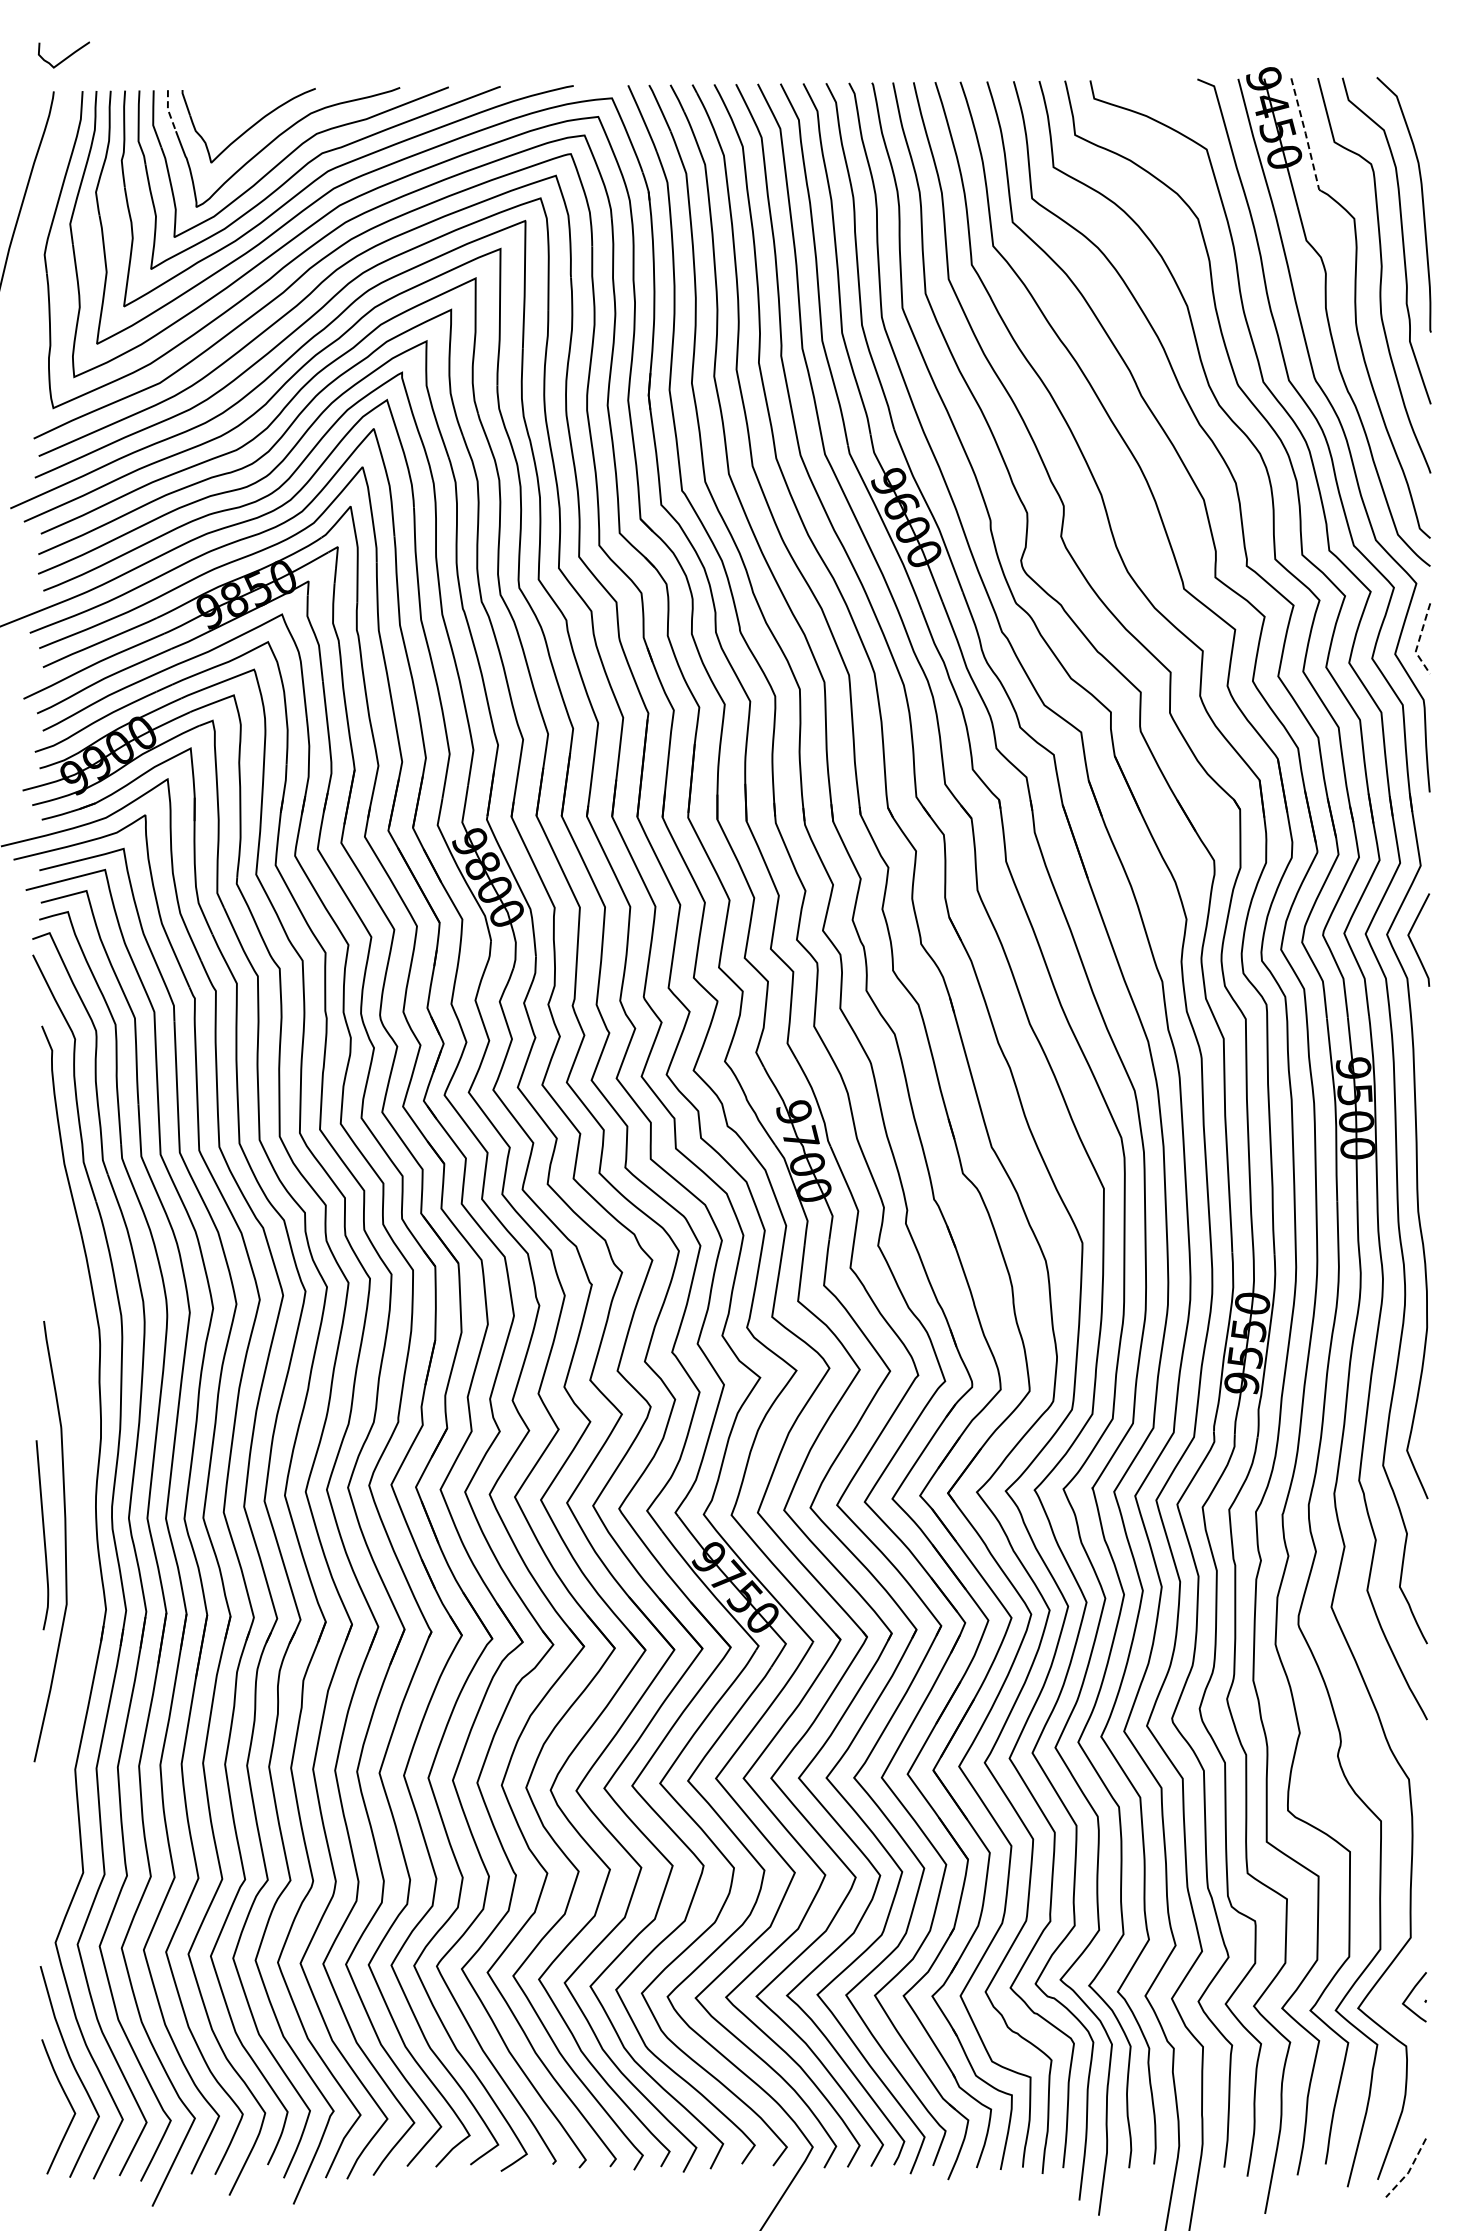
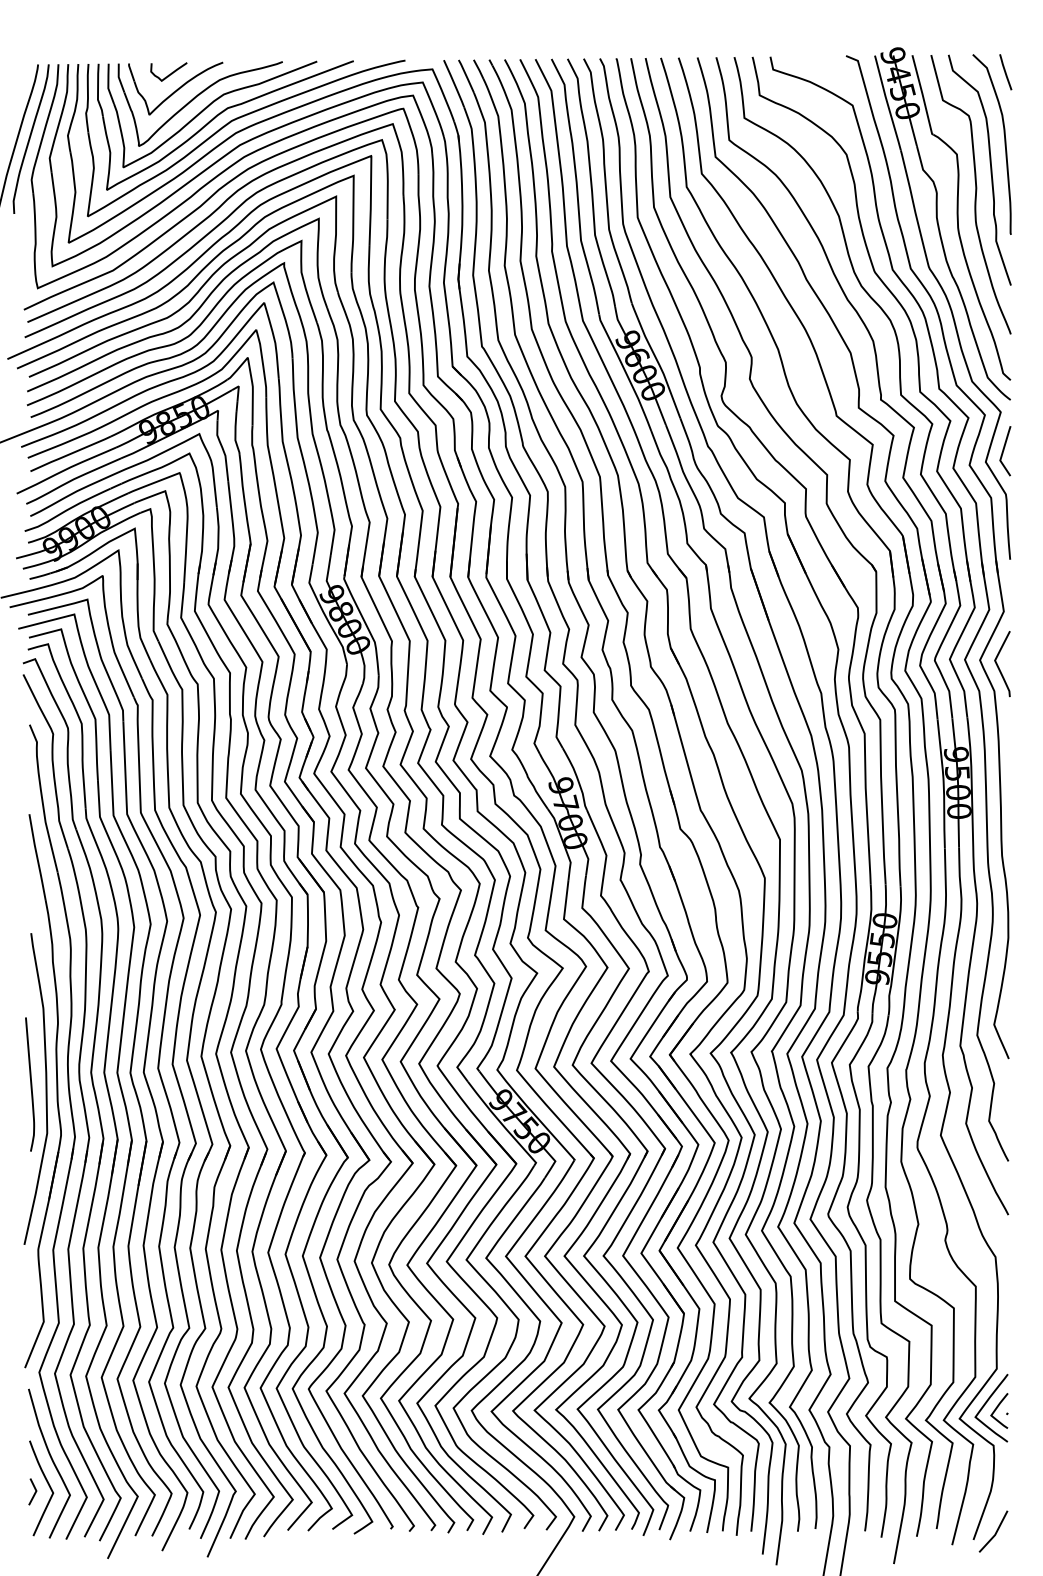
curve: (65, 57) -> (170, 73), moved
line: (1423, 102) -> (1005, 72), added
line: (168, 111) -> (119, 78), dashed -> solid
line: (1306, 136) -> (923, 96), dashed -> solid
curve: (42, 196) -> (30, 138), added
line: (1419, 640) -> (1002, 452), dashed -> solid
part: (80, 1544) -> (56, 1091), added
curve: (1395, 1987) -> (986, 1404), added
line: (48, 2113) -> (34, 1493), added
line: (1409, 2171) -> (995, 1534), dashed -> solid

